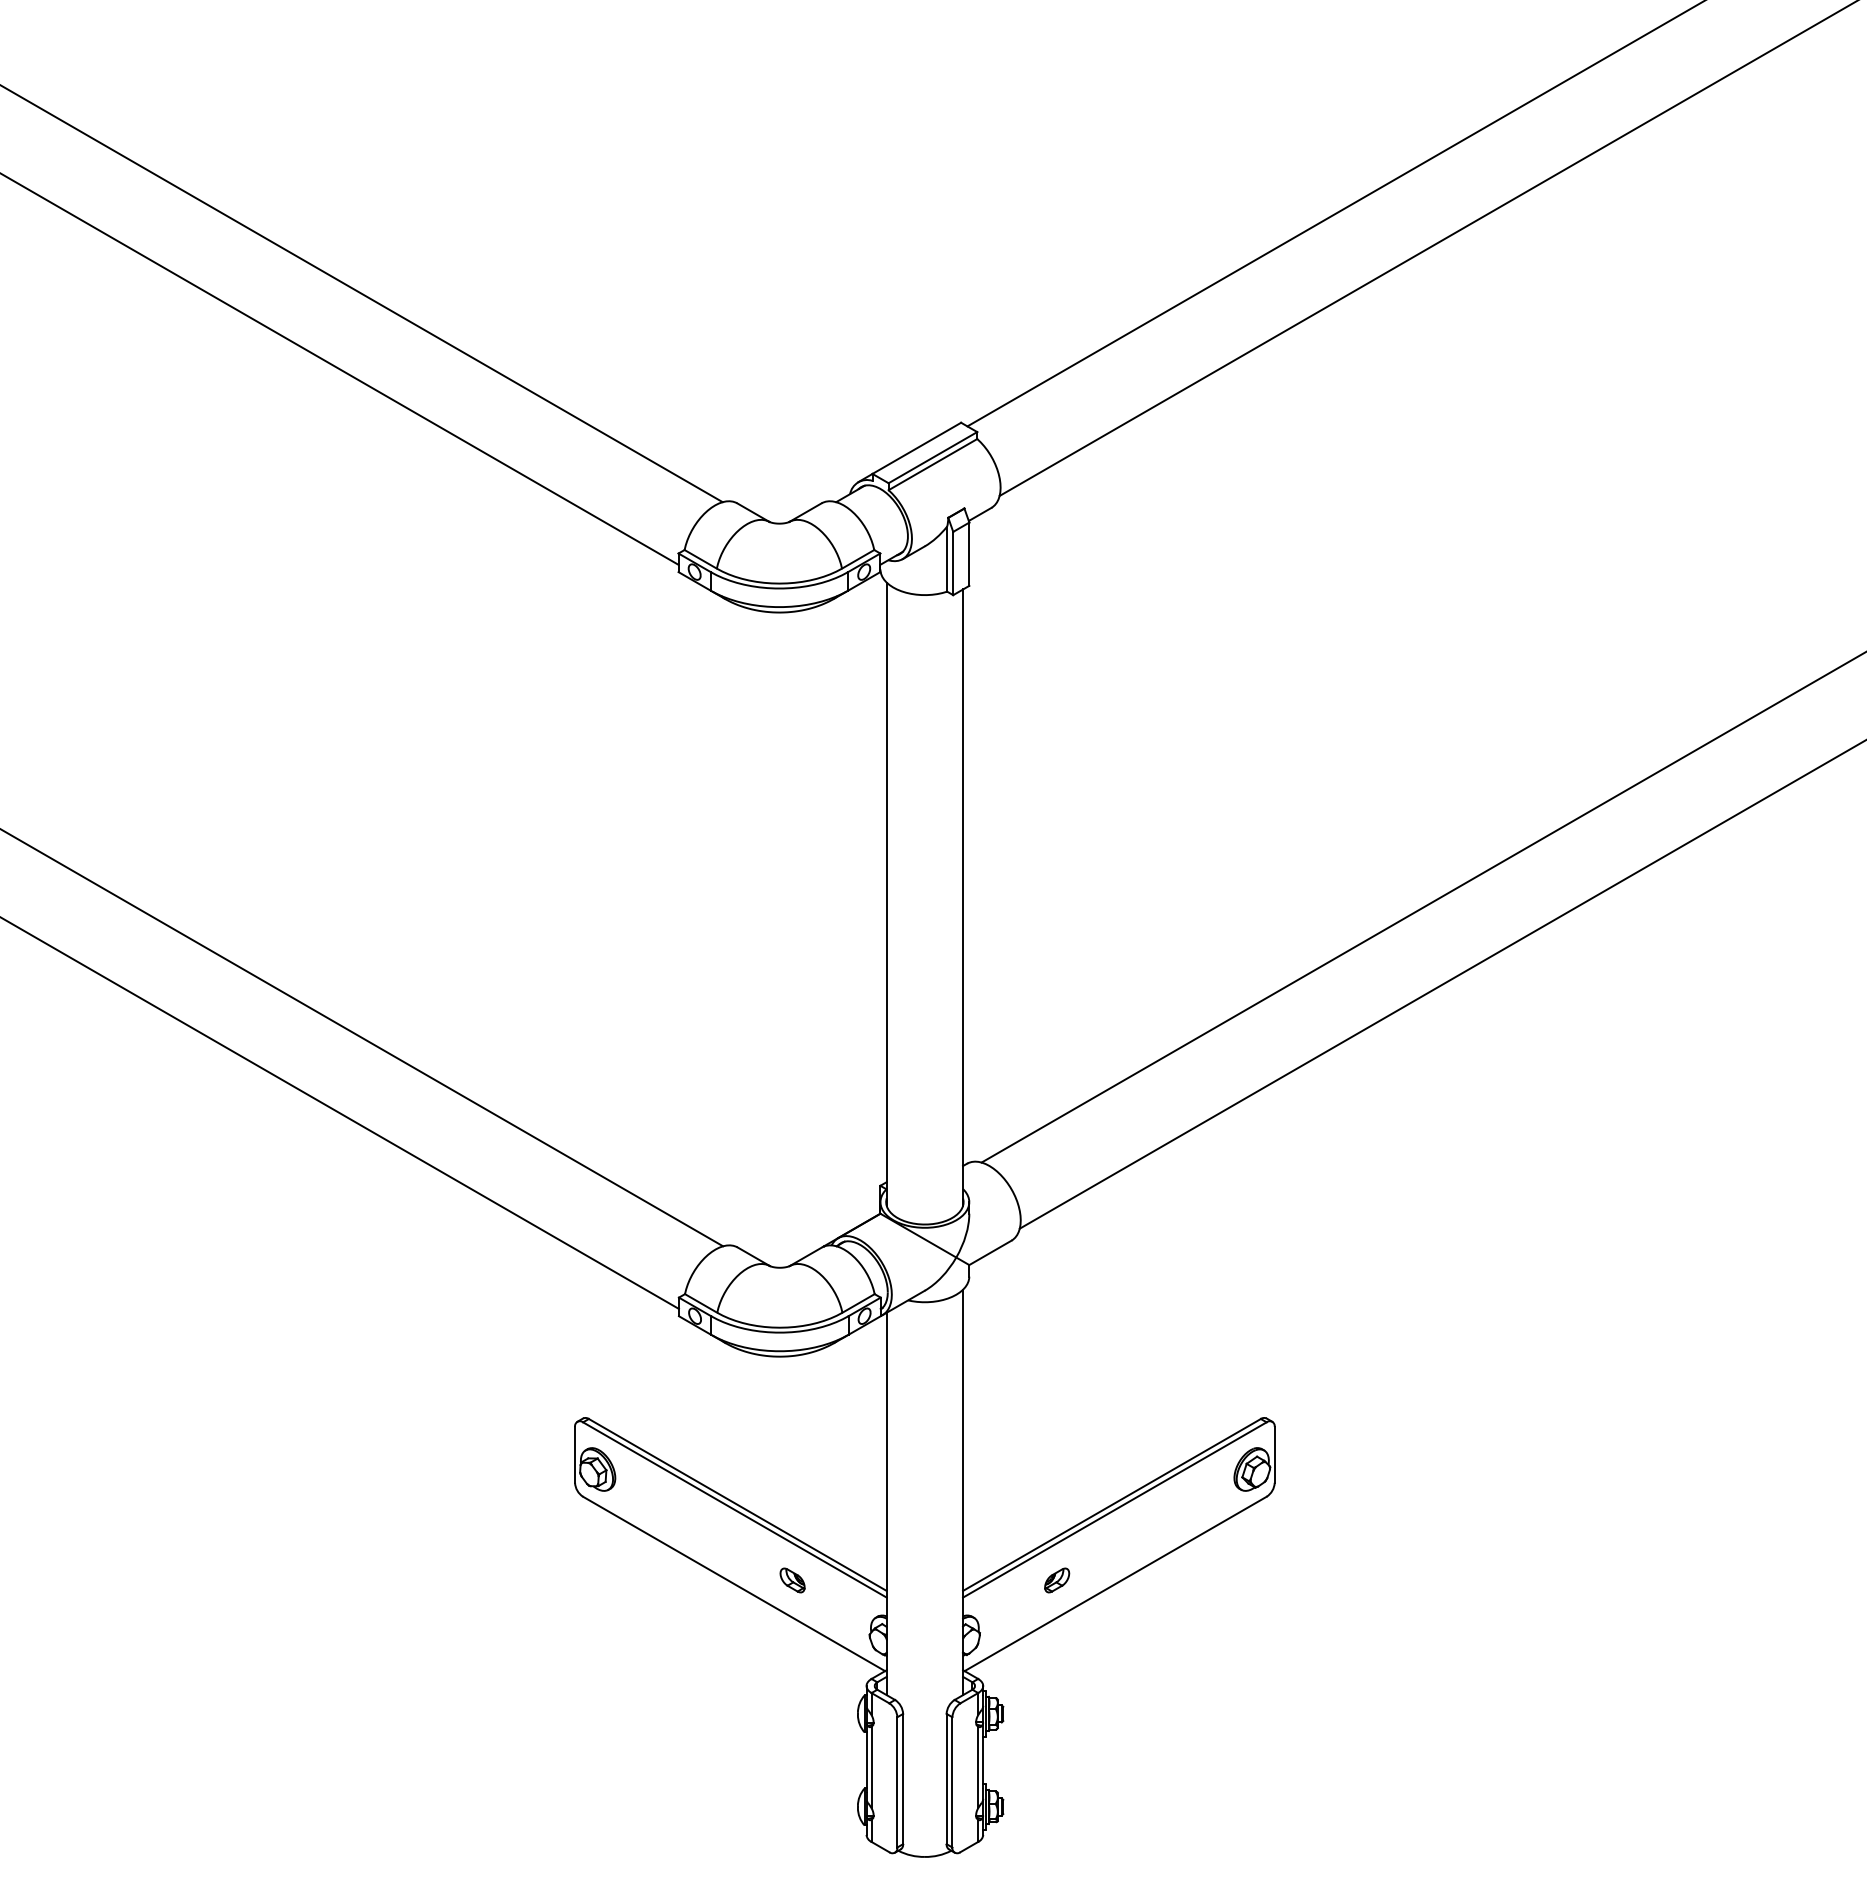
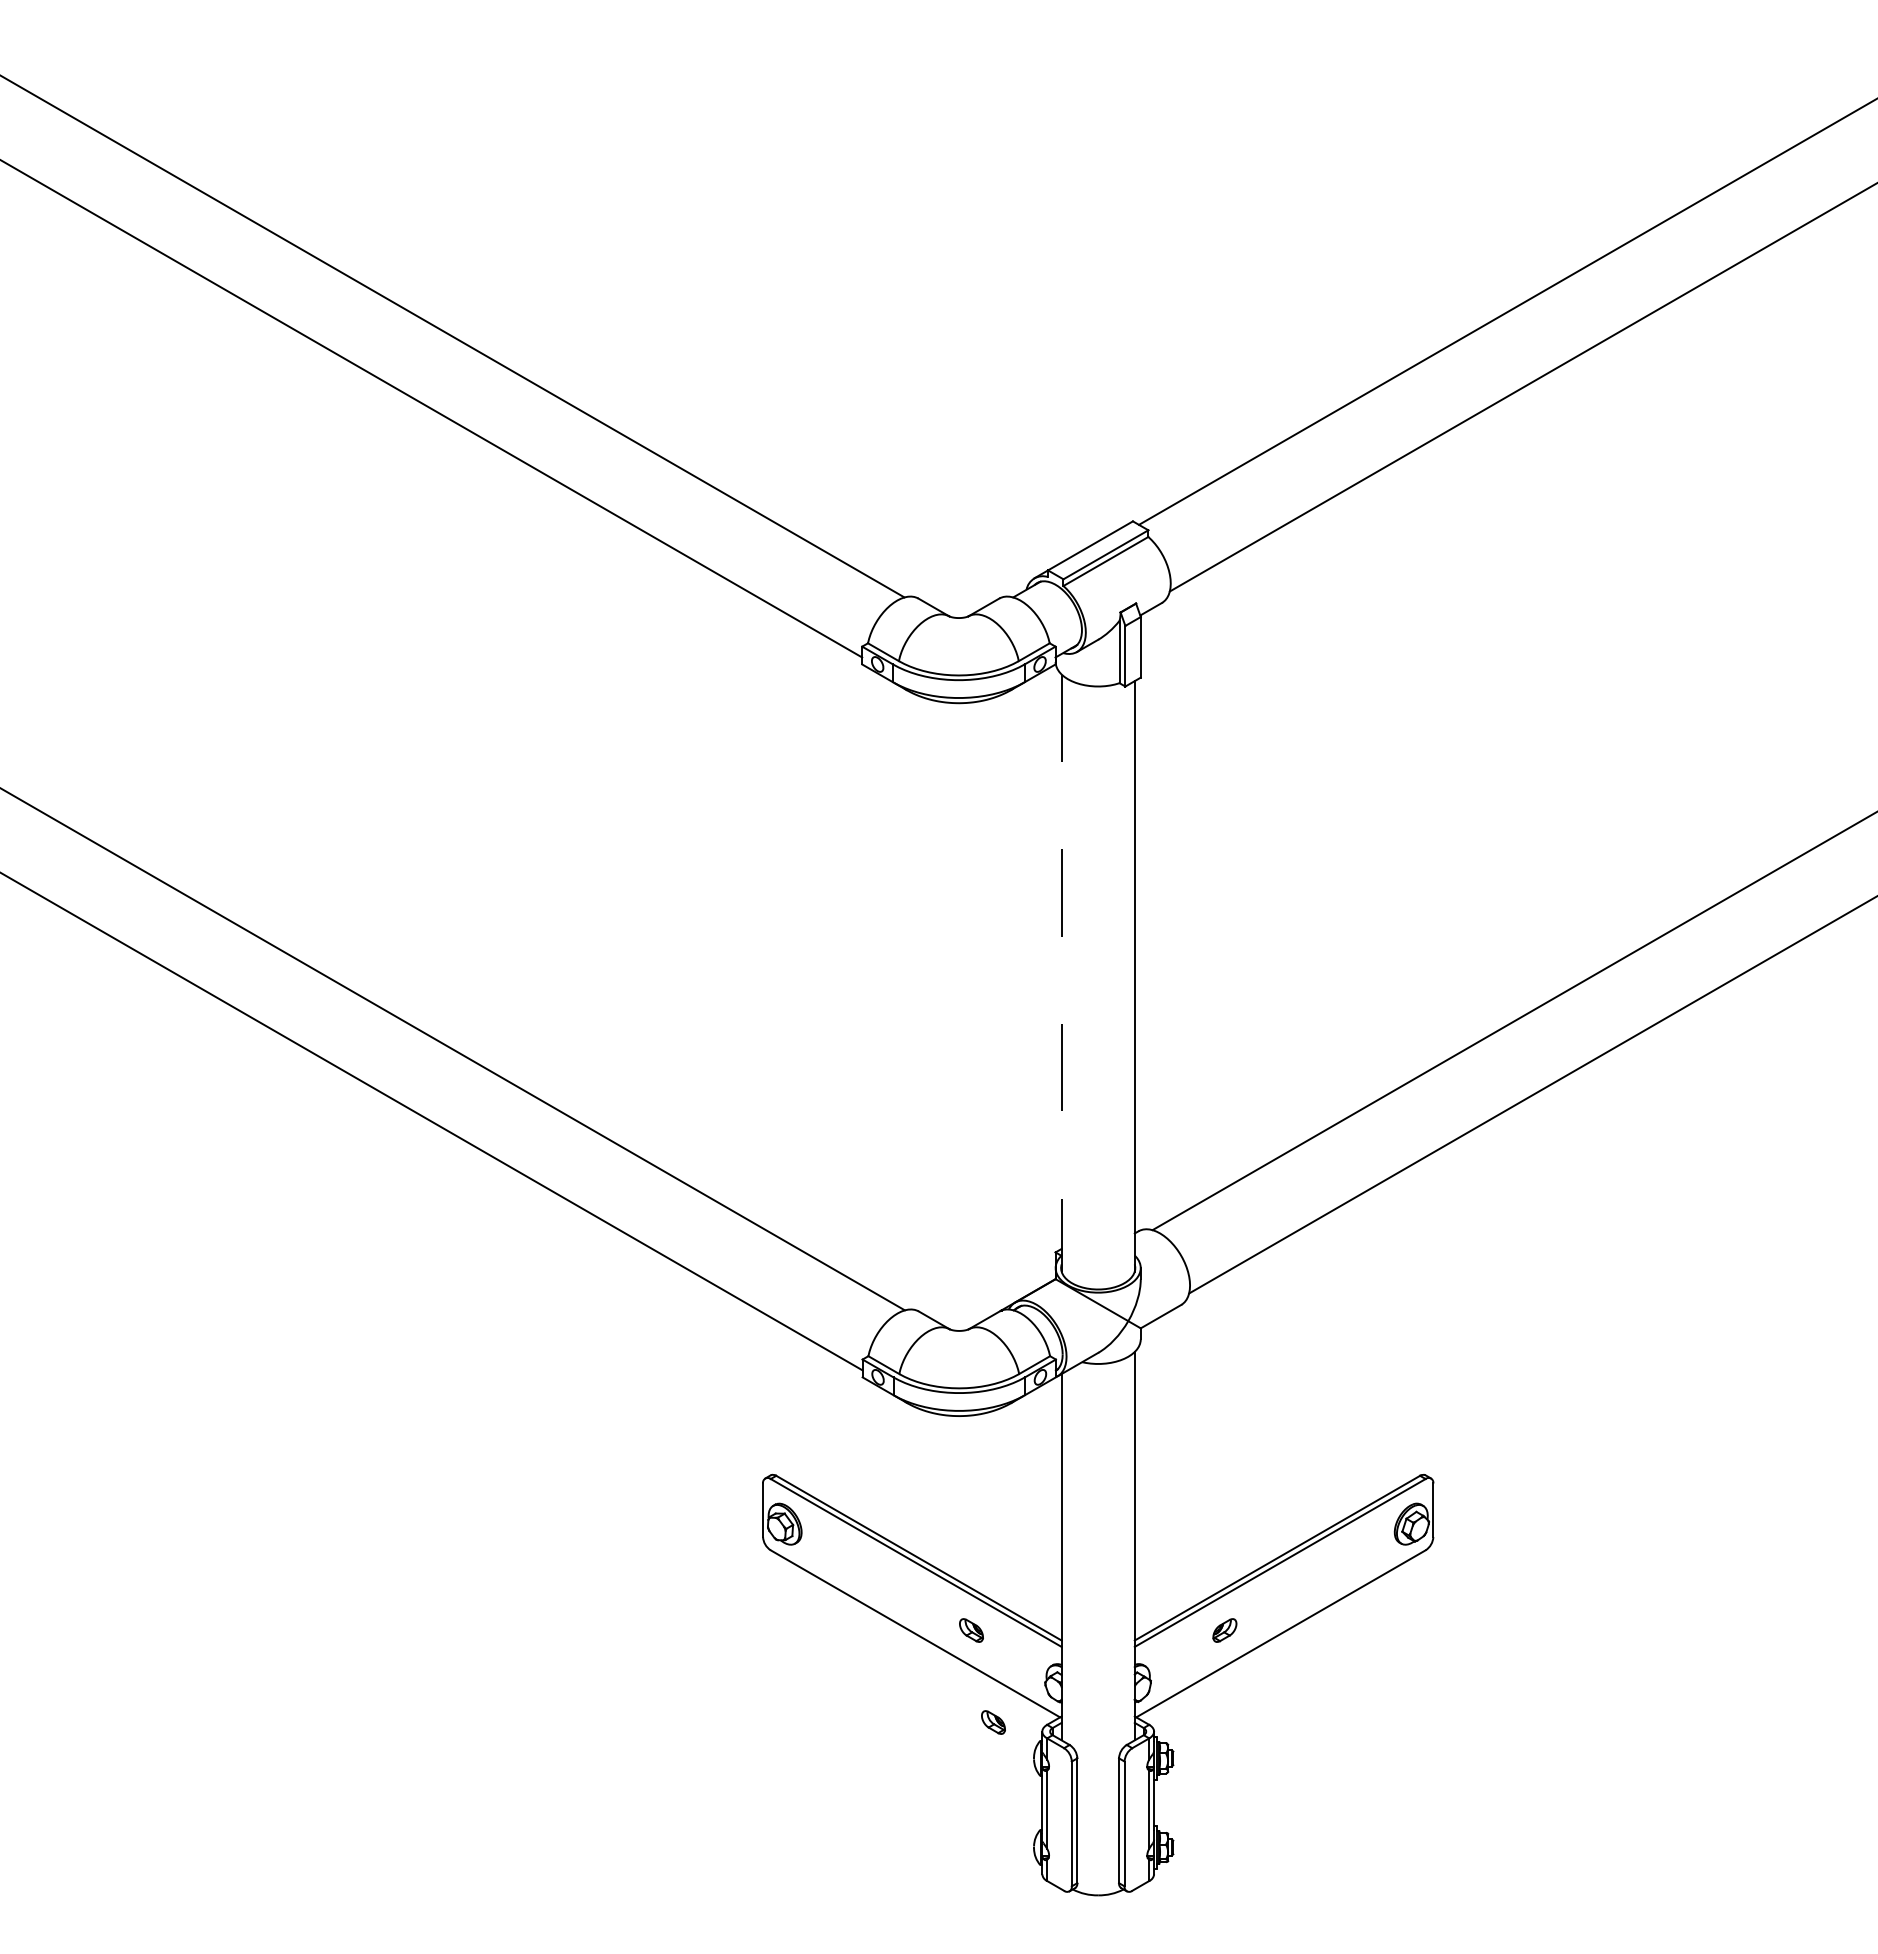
line: (886, 894) -> (1061, 973), solid -> dashed
part: (815, 1676) -> (993, 1722), added

